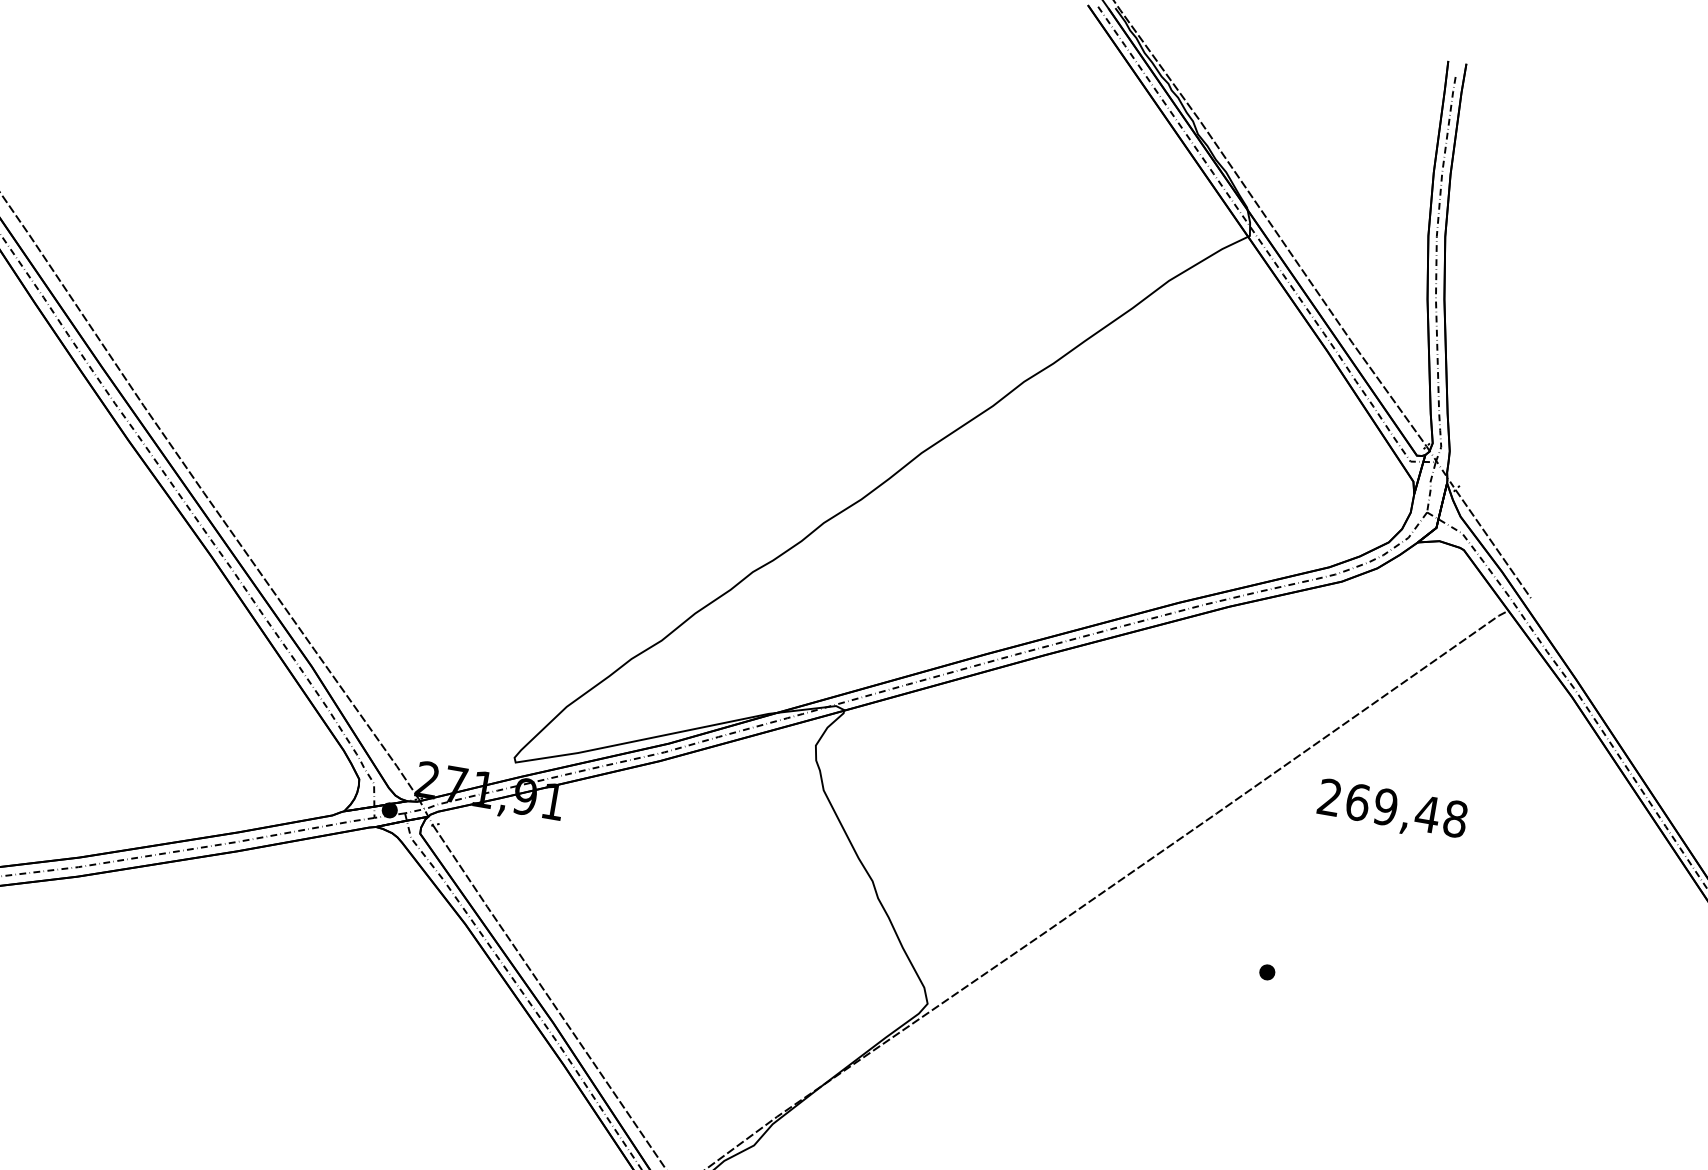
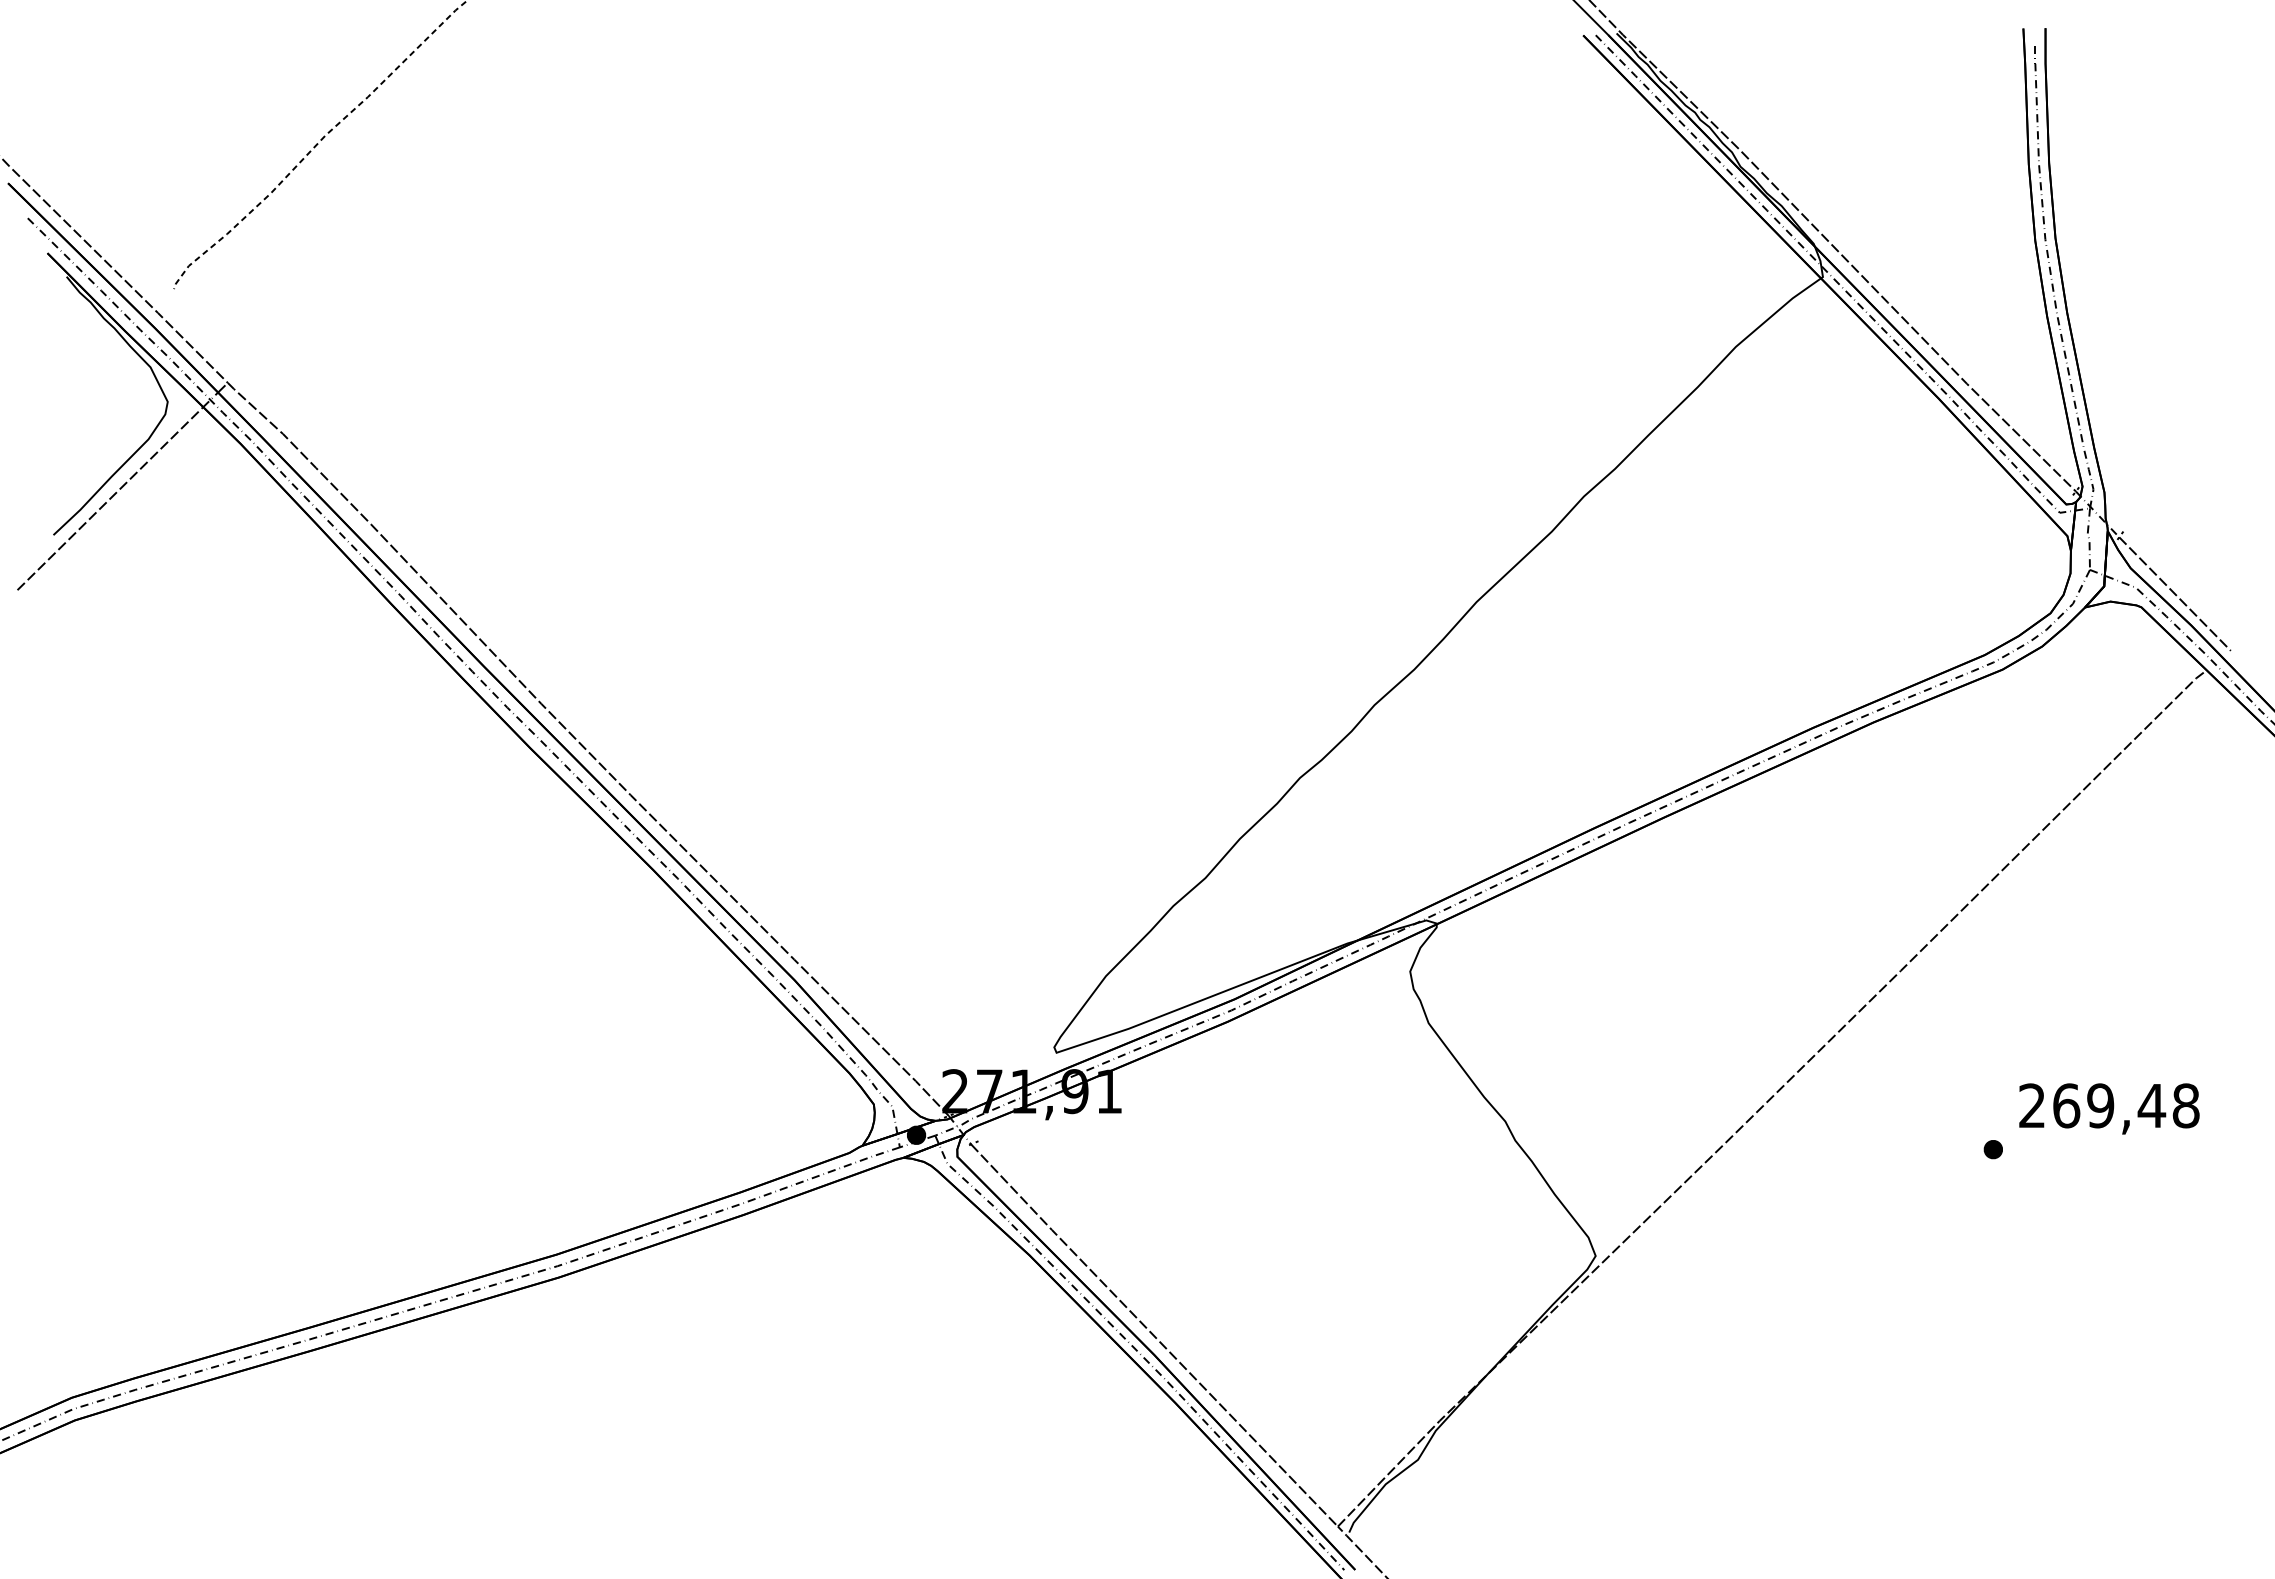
text: (1392, 810) -> (2109, 1108), moved

